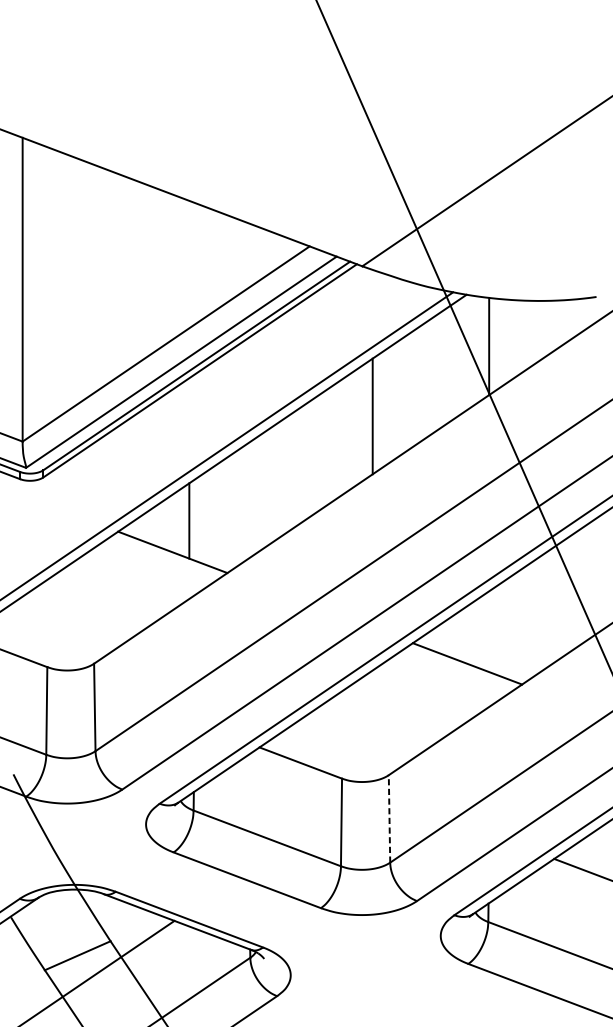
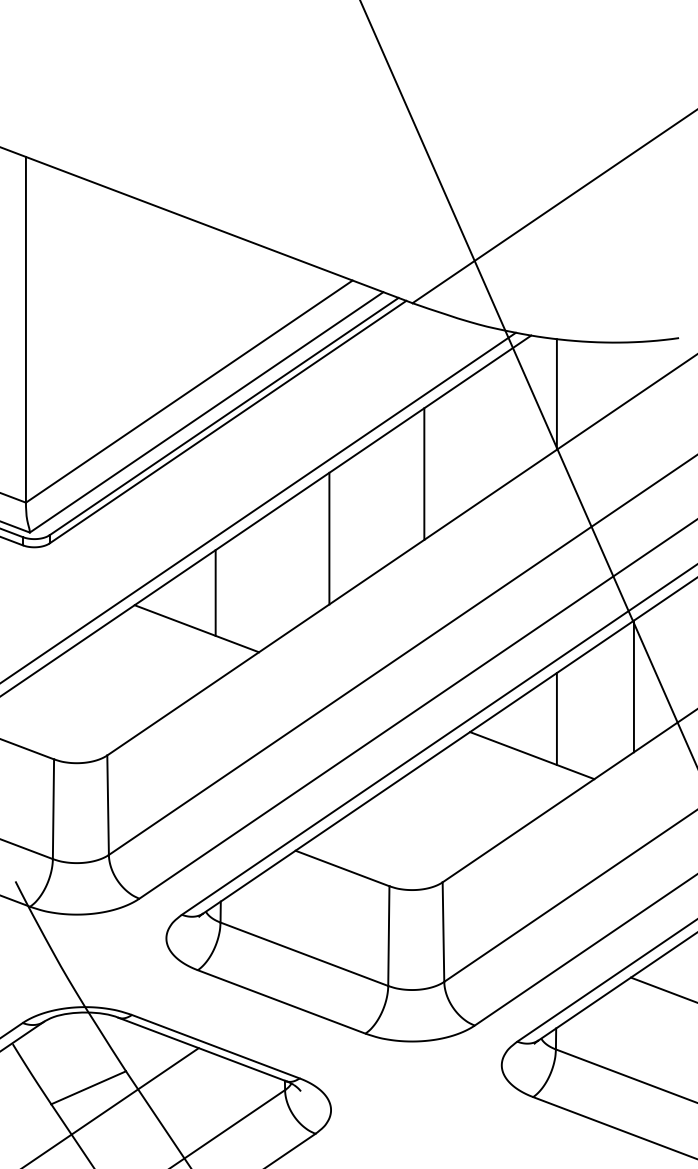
line: (289, 473) -> (329, 538), added
line: (556, 603) -> (633, 686), added
line: (488, 631) -> (556, 718), added
line: (389, 819) -> (443, 932), dashed -> solid

